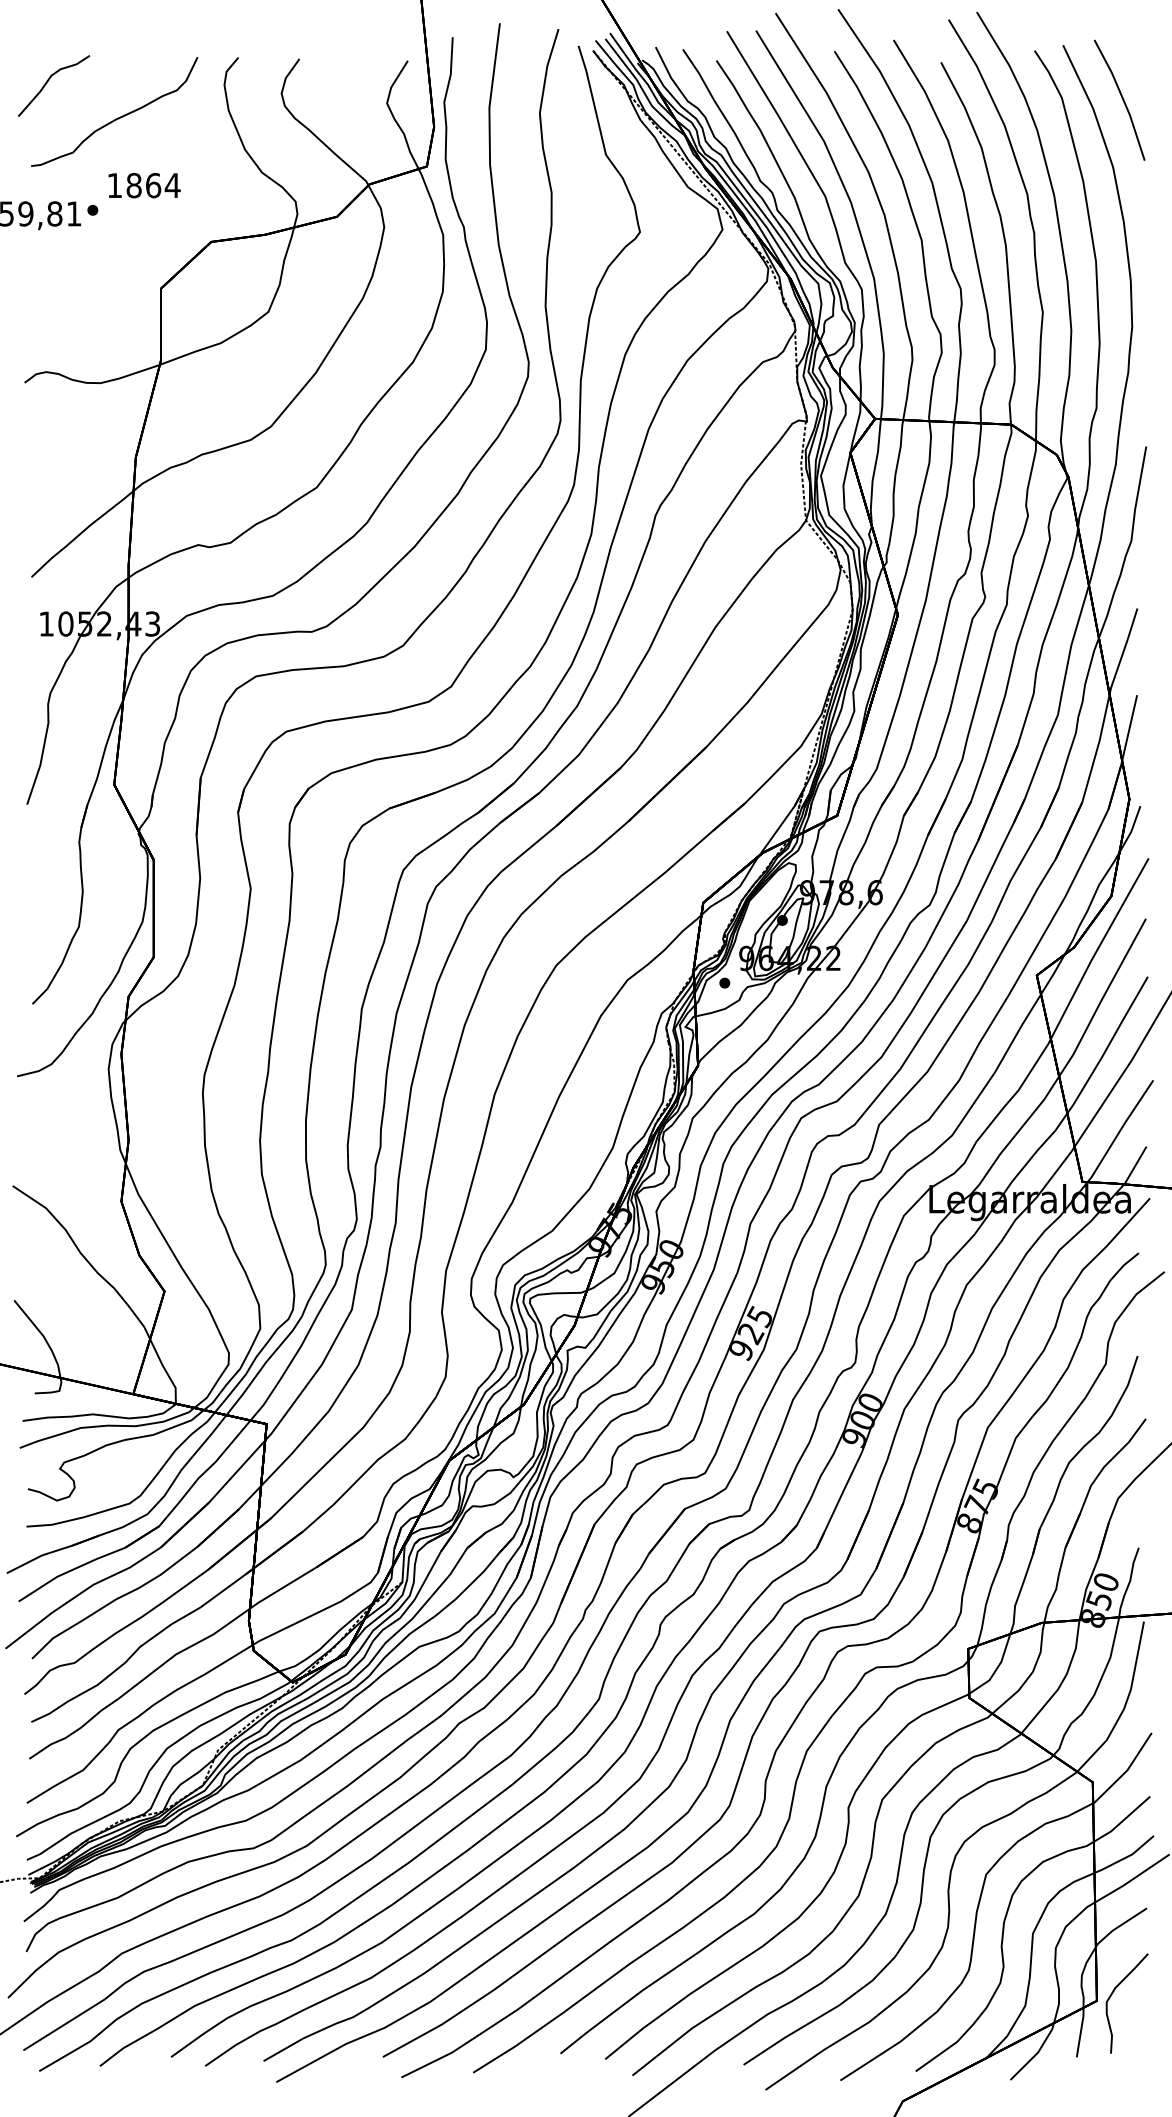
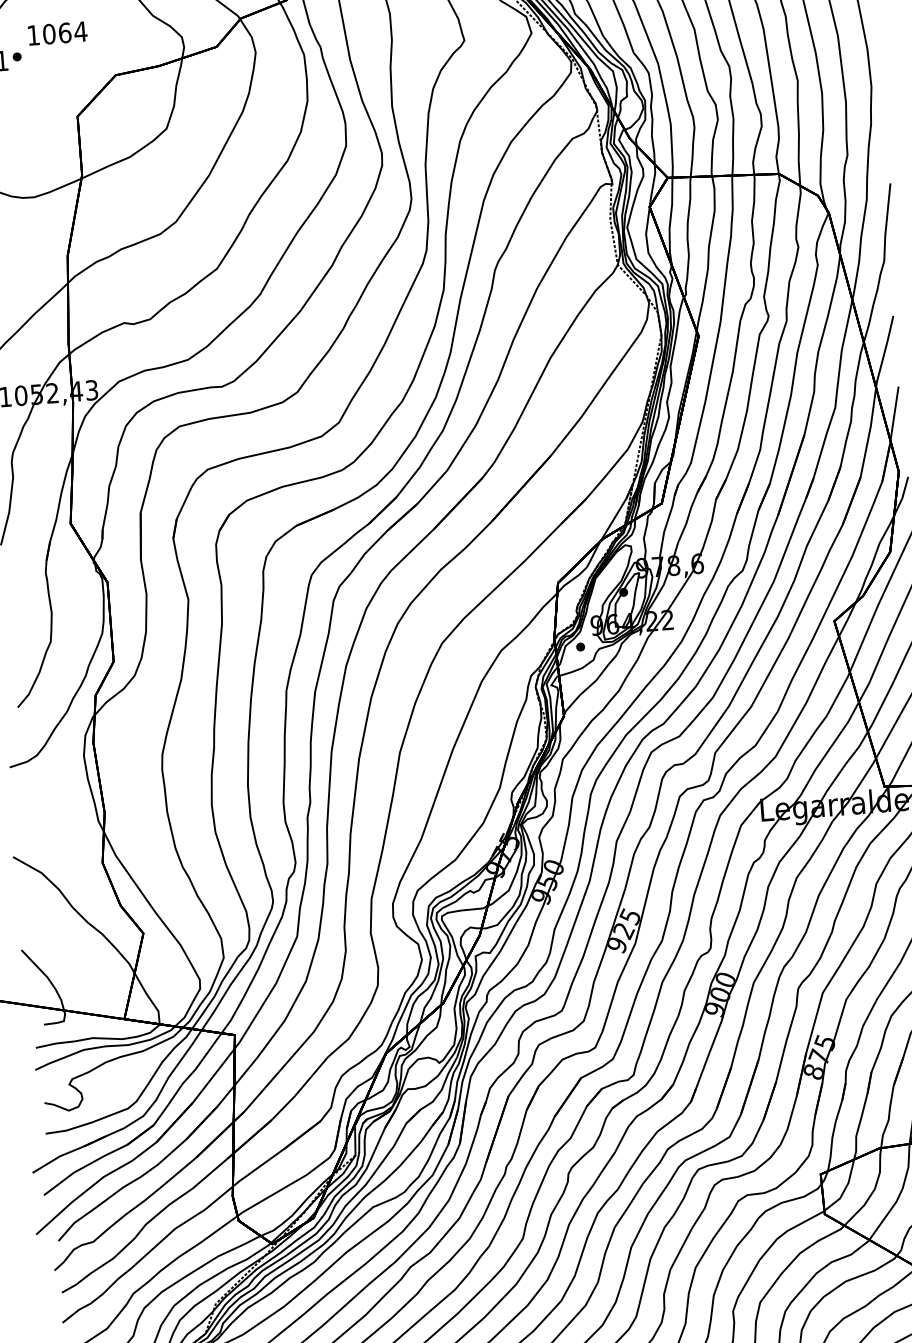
text: (133, 185) -> (48, 34), 1864 -> 1064

